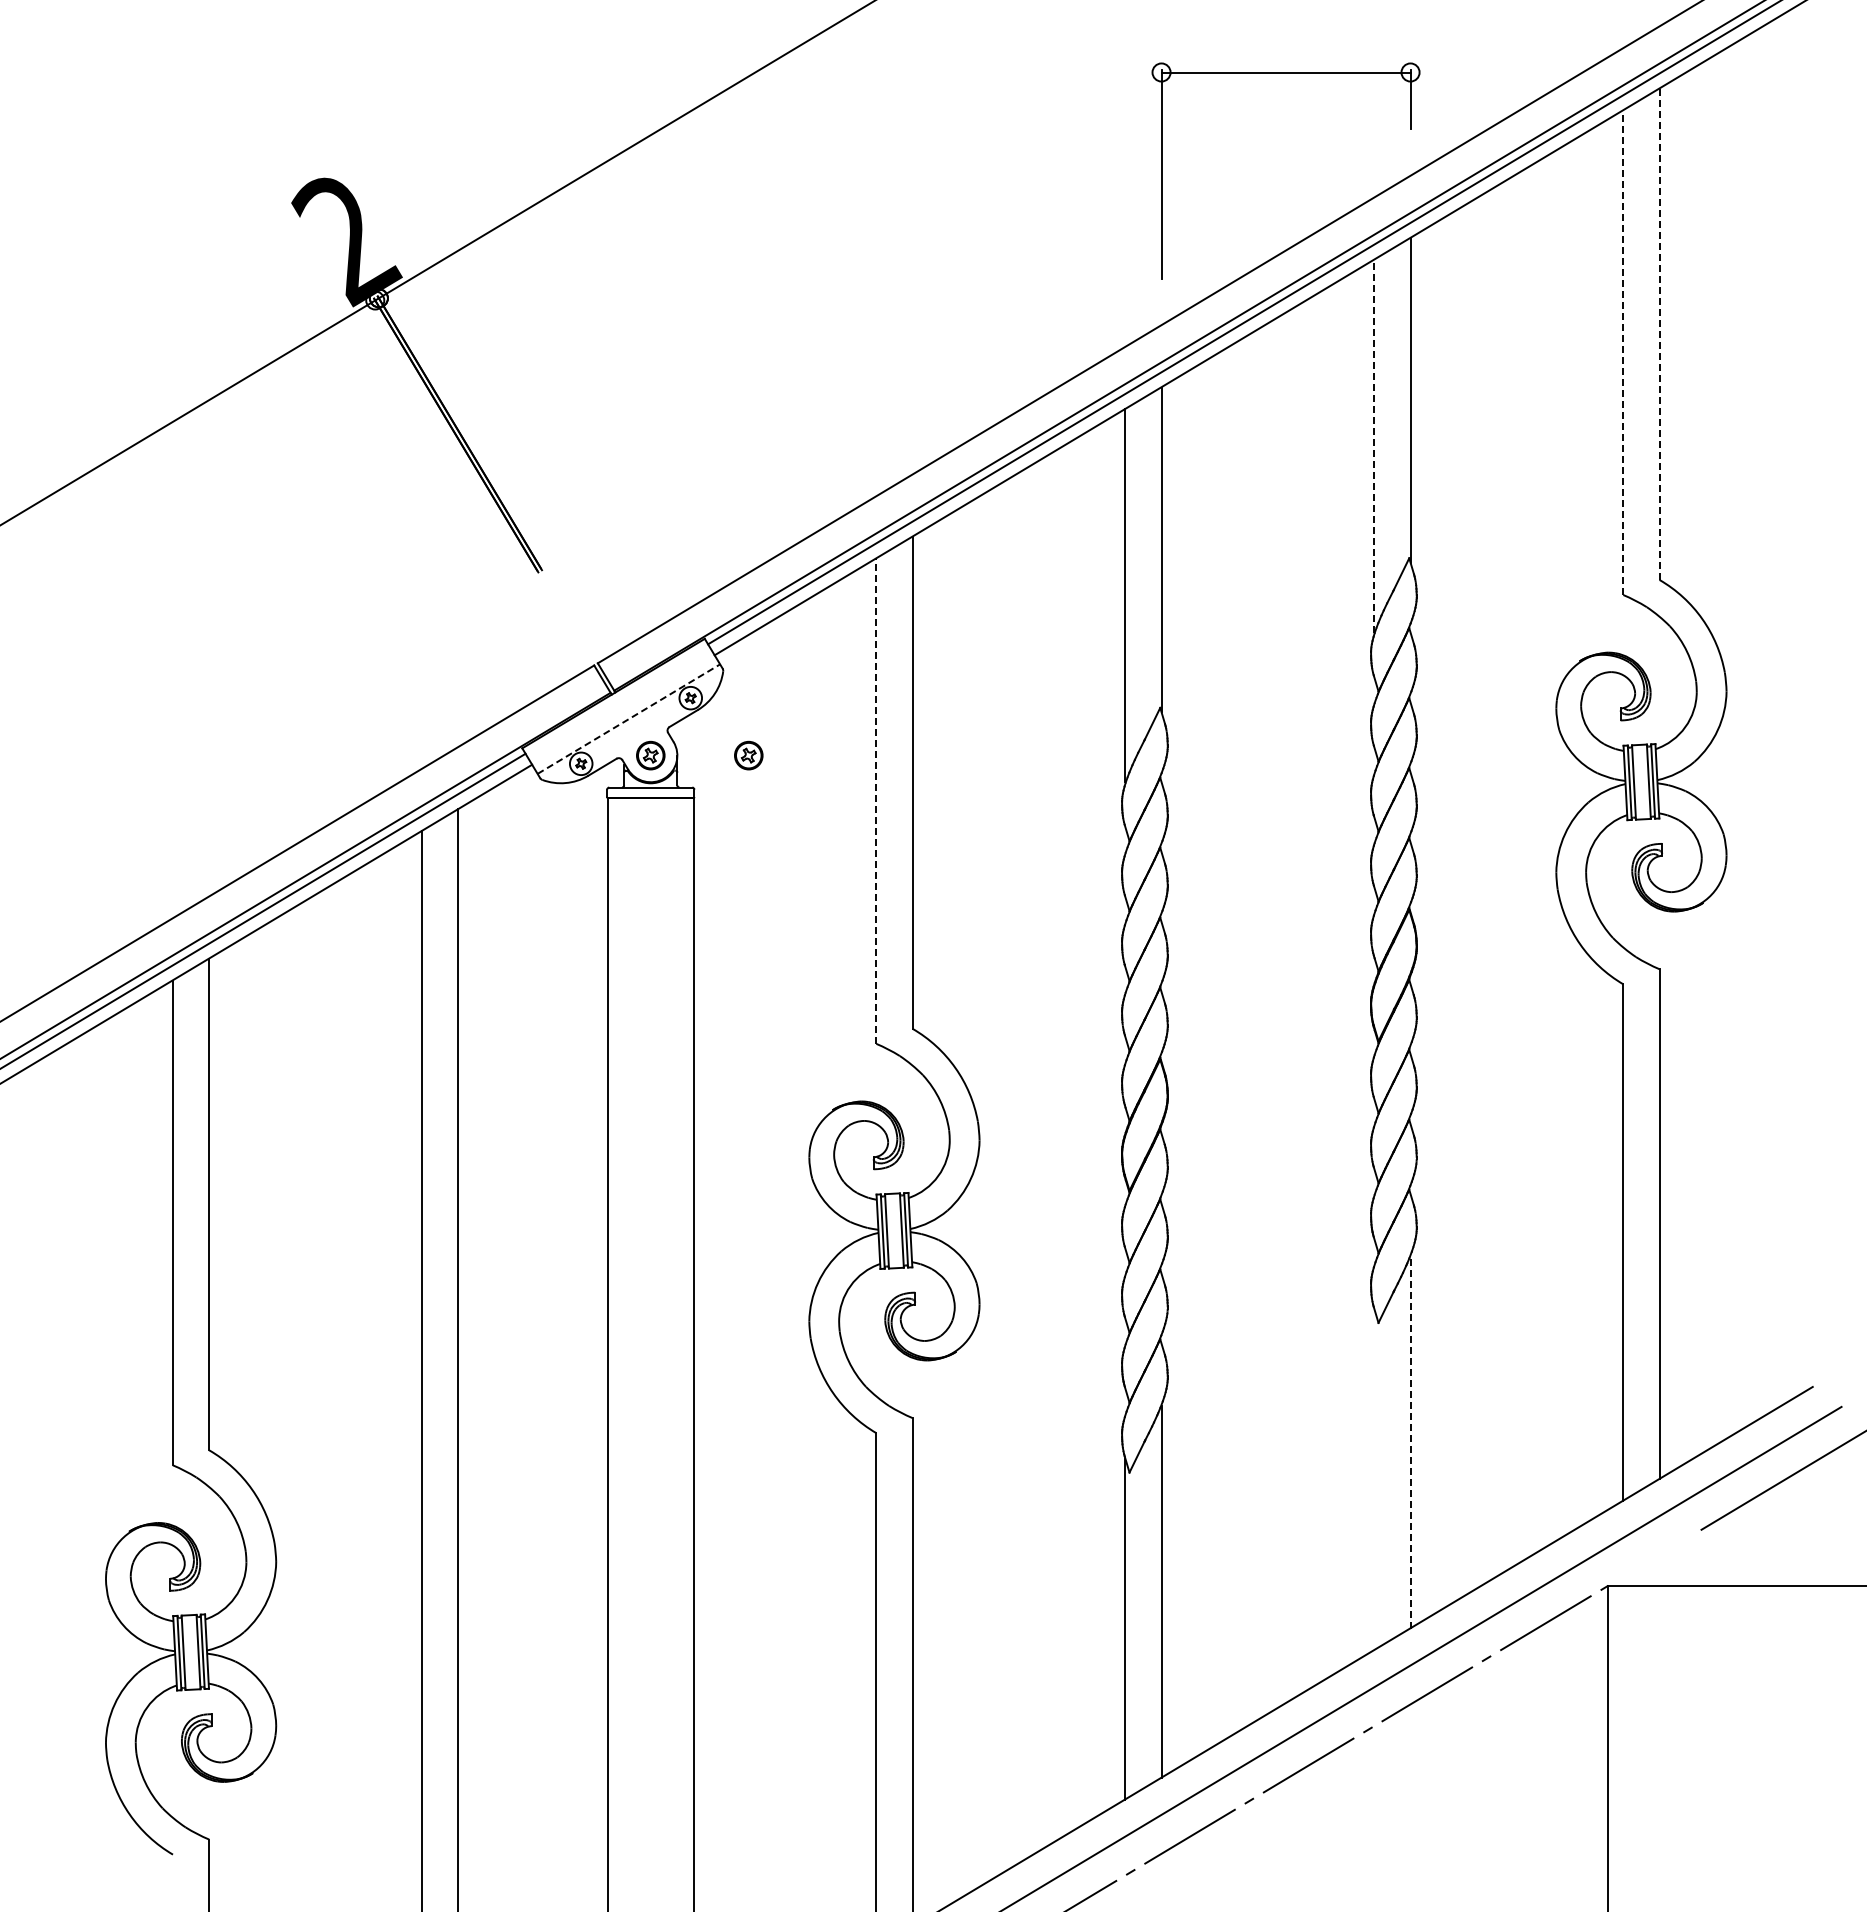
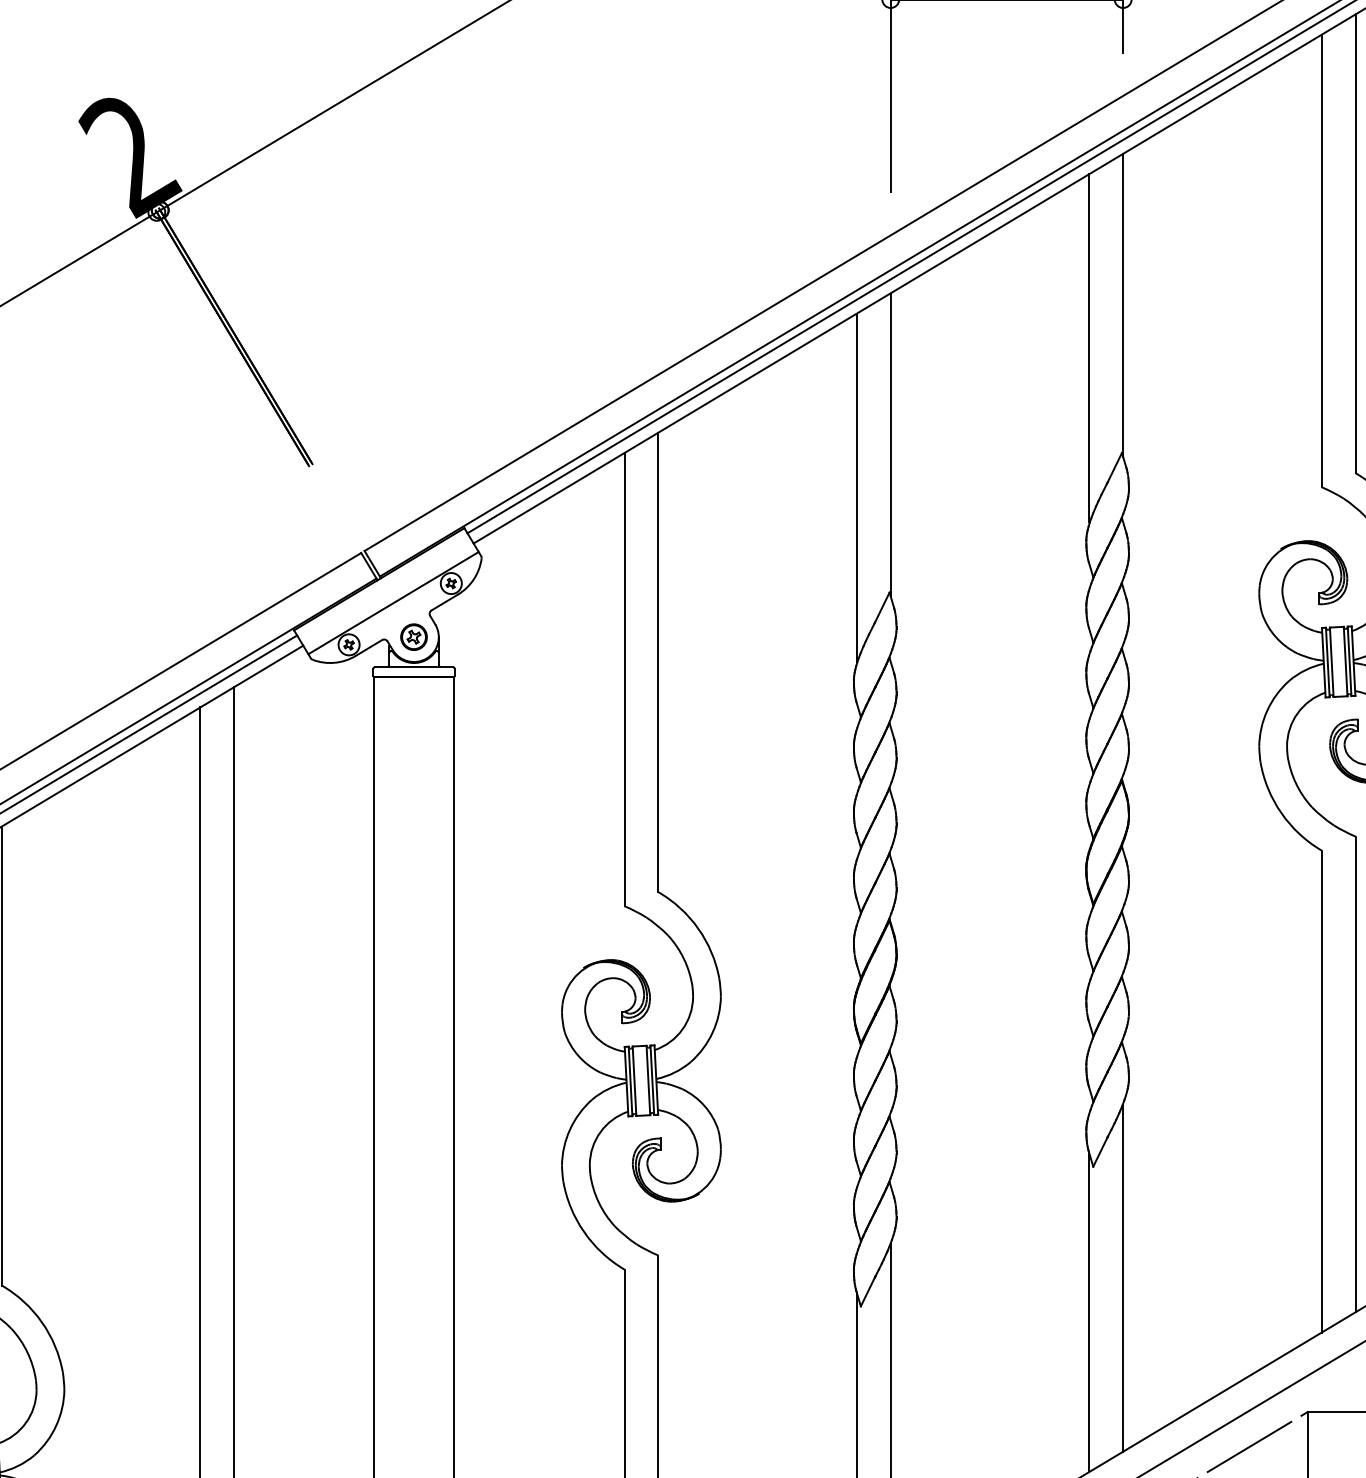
line: (1659, 334) -> (1355, 244), dashed -> solid
line: (1623, 352) -> (1321, 260), dashed -> solid
line: (1374, 445) -> (1089, 347), dashed -> solid
line: (629, 718) -> (394, 602), dashed -> solid
part: (748, 755) -> (505, 637), removed
line: (876, 800) -> (624, 679), dashed -> solid
line: (1410, 1441) -> (1123, 1277), dashed -> solid
line: (1374, 1479) -> (1089, 1312), added

